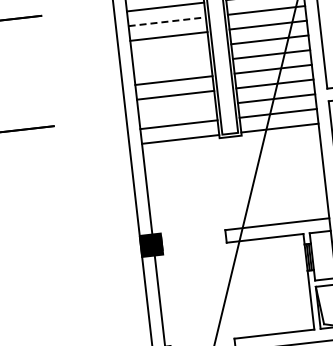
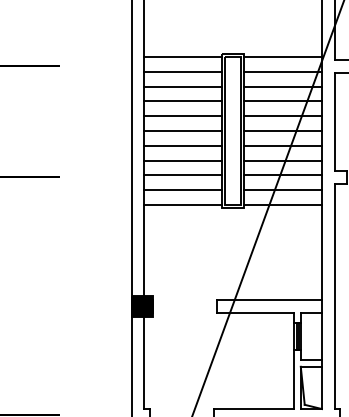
line: (167, 21) -> (183, 86), dashed -> solid
line: (170, 51) -> (183, 116), added
line: (172, 65) -> (183, 130), added
line: (177, 110) -> (183, 175), added

